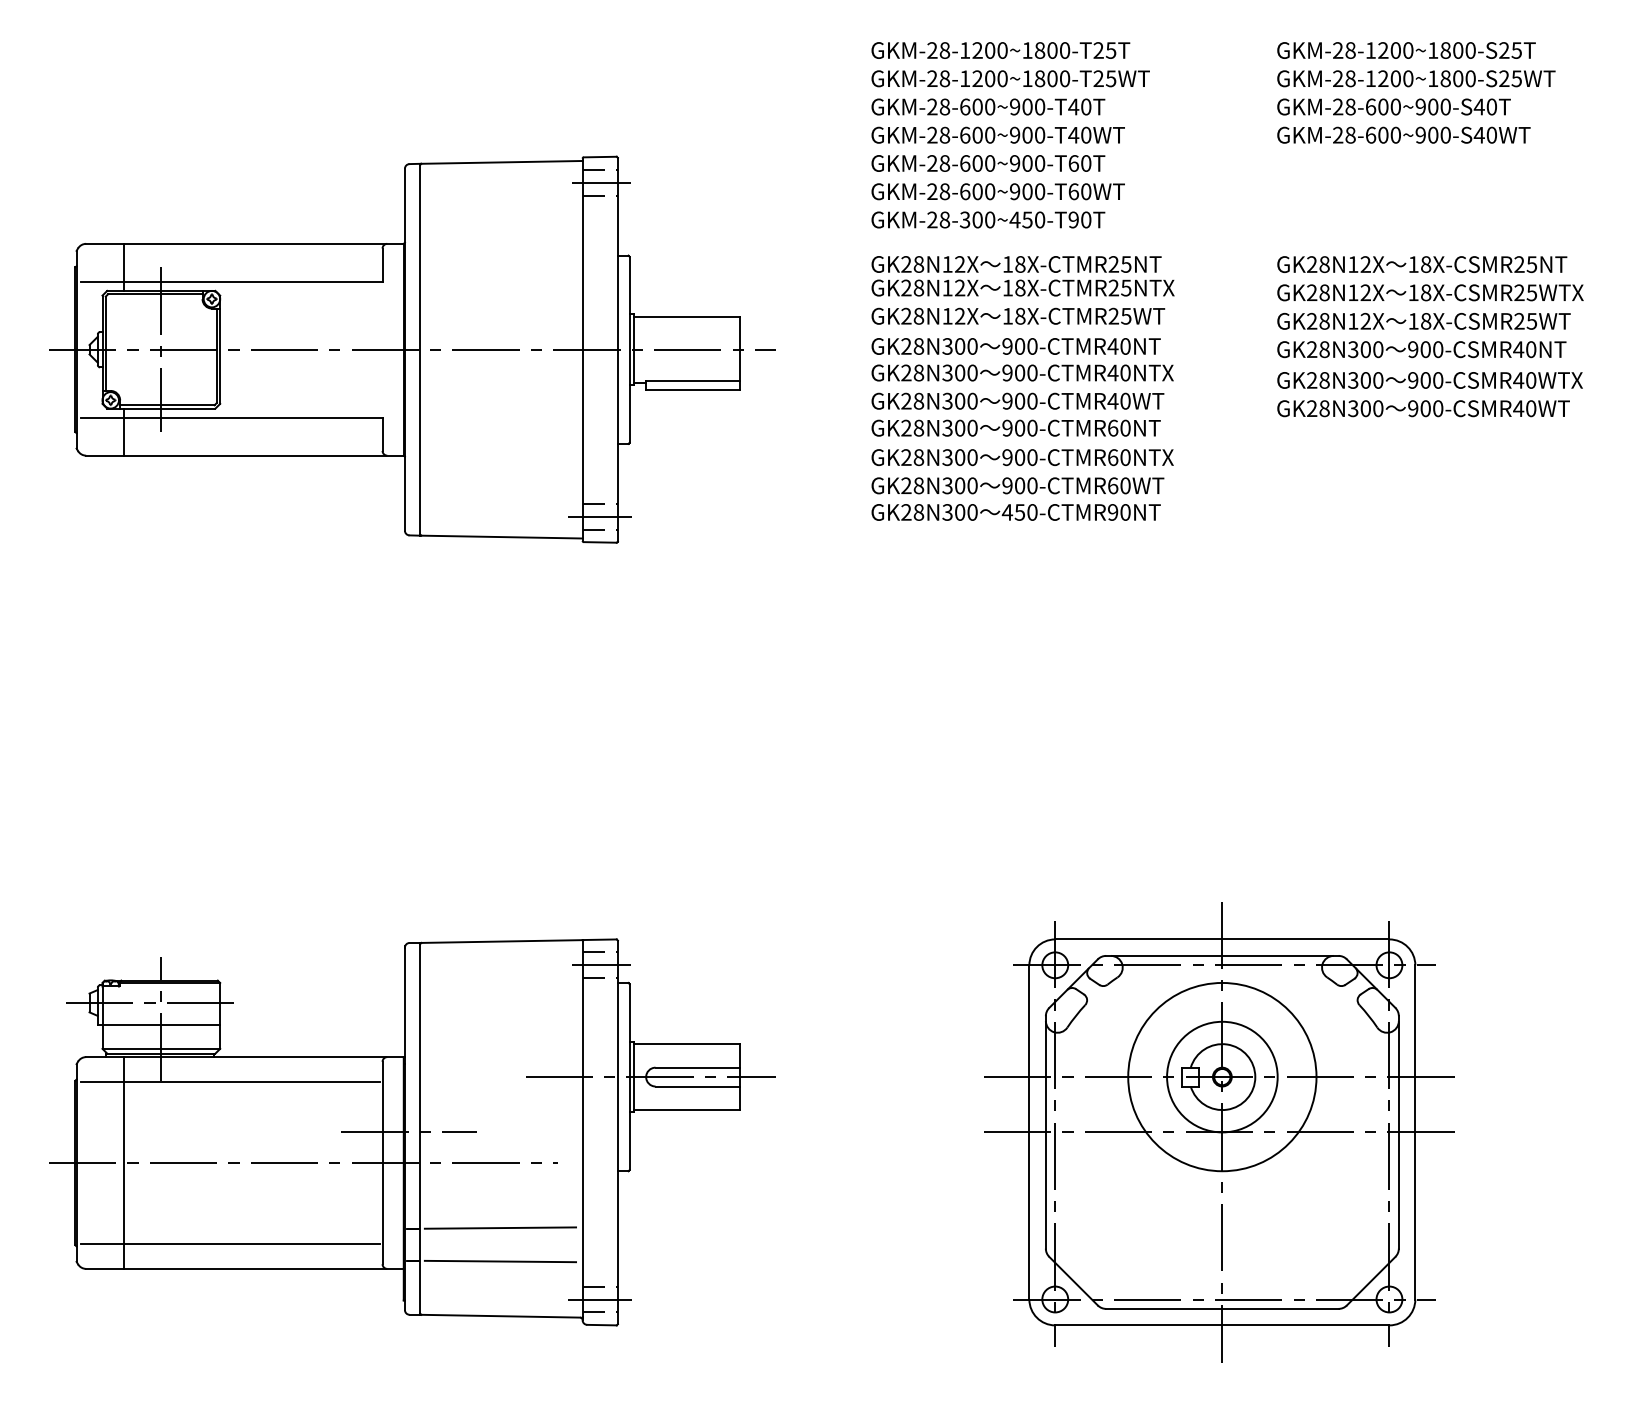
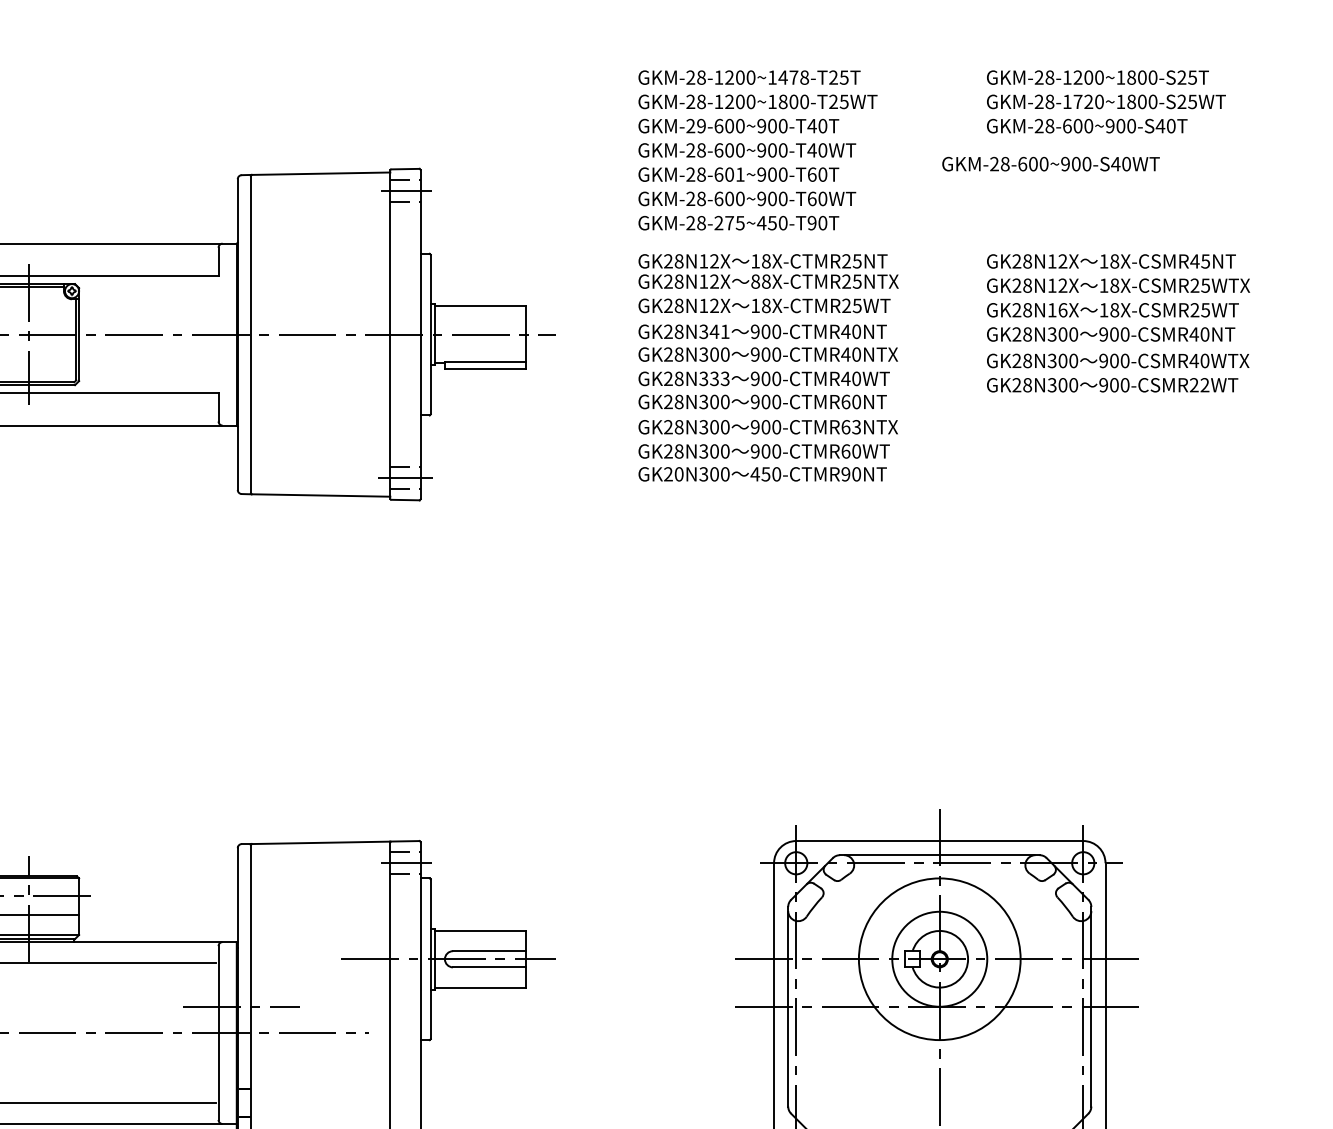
text: (1052, 50) -> (793, 77), GKM-28-1200~1800-T25T -> GKM-28-1200~1478-T25T
text: (1389, 78) -> (1083, 101), GKM-28-1200~1800-S25WT -> GKM-28-1720~1800-S25WT
text: (944, 106) -> (701, 125), GKM-28-600~900-T40T -> GKM-29-600~900-T40T
text: (1403, 134) -> (1050, 163), moved
text: (990, 163) -> (740, 174), GKM-28-600~900-T60T -> GKM-28-601~900-T60T
text: (977, 219) -> (729, 222), GKM-28-300~450-T90T -> GKM-28-275~450-T90T
text: (1519, 264) -> (1194, 261), 18X-CSMR25NT -> 18X-CSMR45NT
text: (1007, 287) -> (755, 281), 18X-CTMR25NTX -> 88X-CTMR25NTX
text: (1365, 320) -> (1062, 309), GK28N12X -> GK28N16X
text: (965, 346) -> (719, 331), GK28N300 -> GK28N341
text: (965, 401) -> (719, 379), GK28N300 -> GK28N333
text: (1524, 408) -> (1199, 385), 900-CSMR40WT -> 900-CSMR22WT
text: (1125, 457) -> (856, 427), 900-CTMR60NTX -> 900-CTMR63NTX
text: (918, 512) -> (678, 474), GK28N300 -> GK20N300
line: (500, 1227) -> (319, 1088), removed
line: (500, 1261) -> (319, 1117), removed

